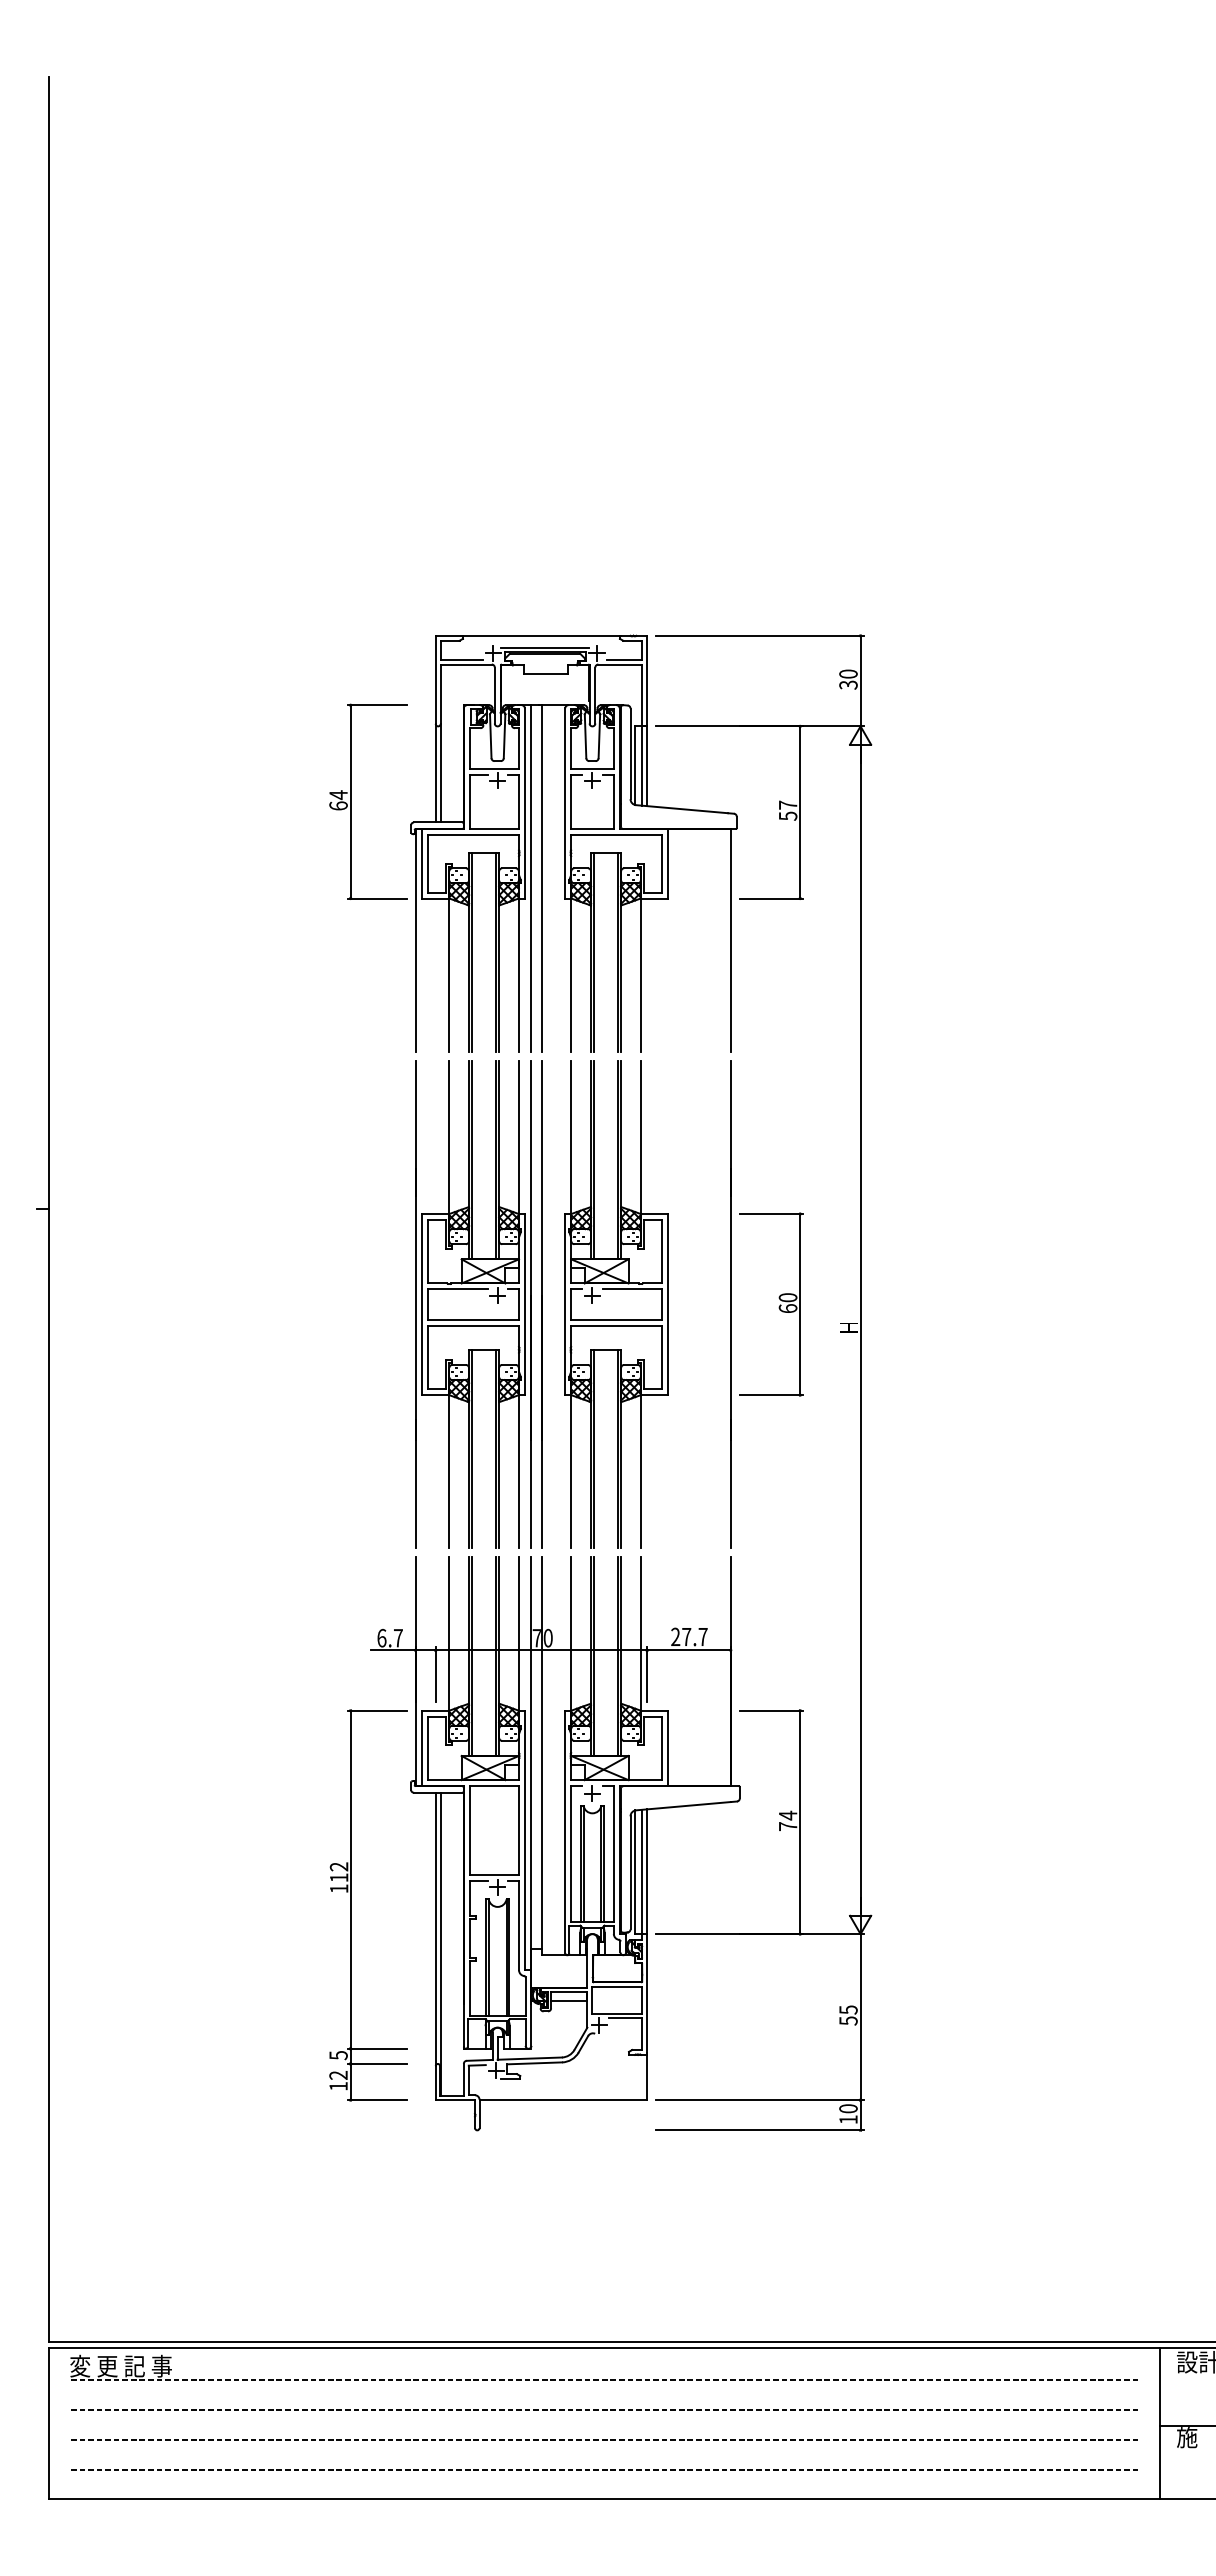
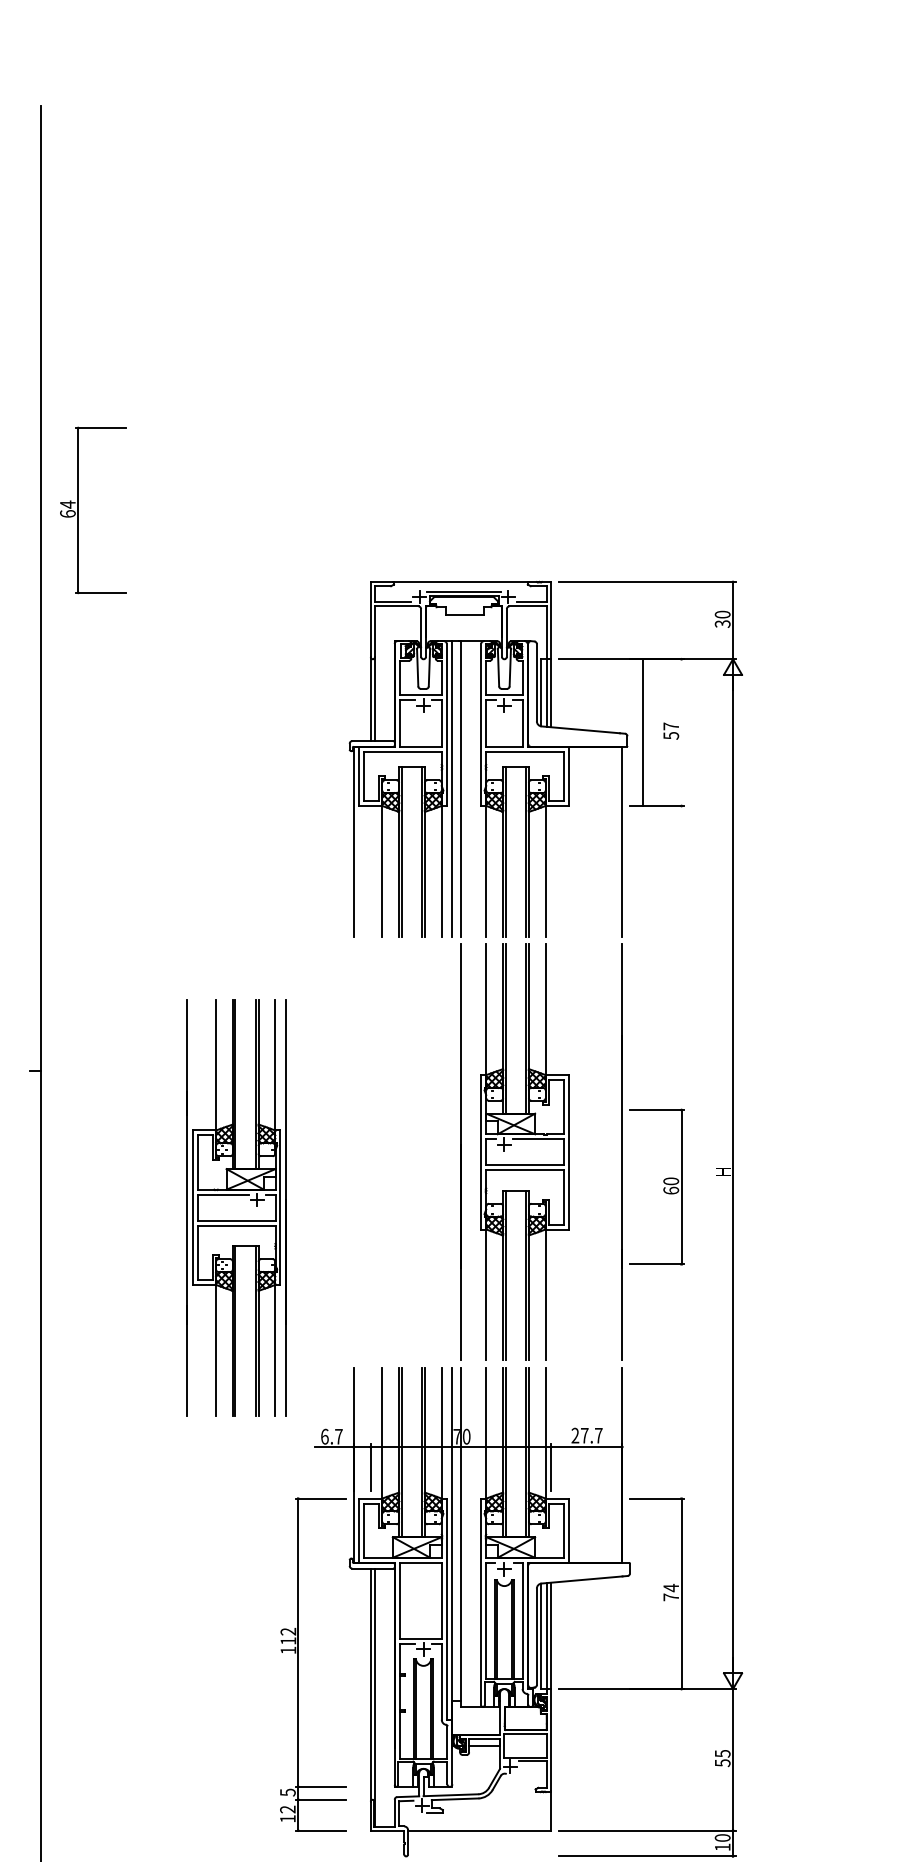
part: (351, 801) -> (78, 510), moved
line: (800, 812) -> (643, 732), moved
part: (473, 1304) -> (236, 1207), moved
part: (778, 1307) -> (663, 1189), moved

